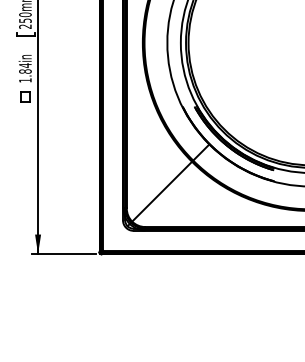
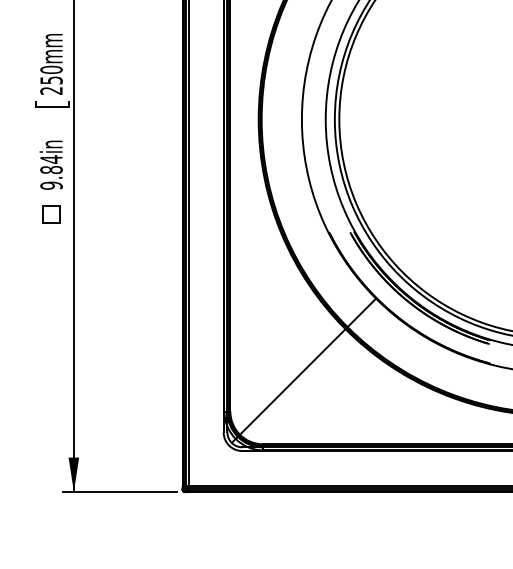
text: (25, 80) -> (51, 185), 1.84in -> 9.84in

